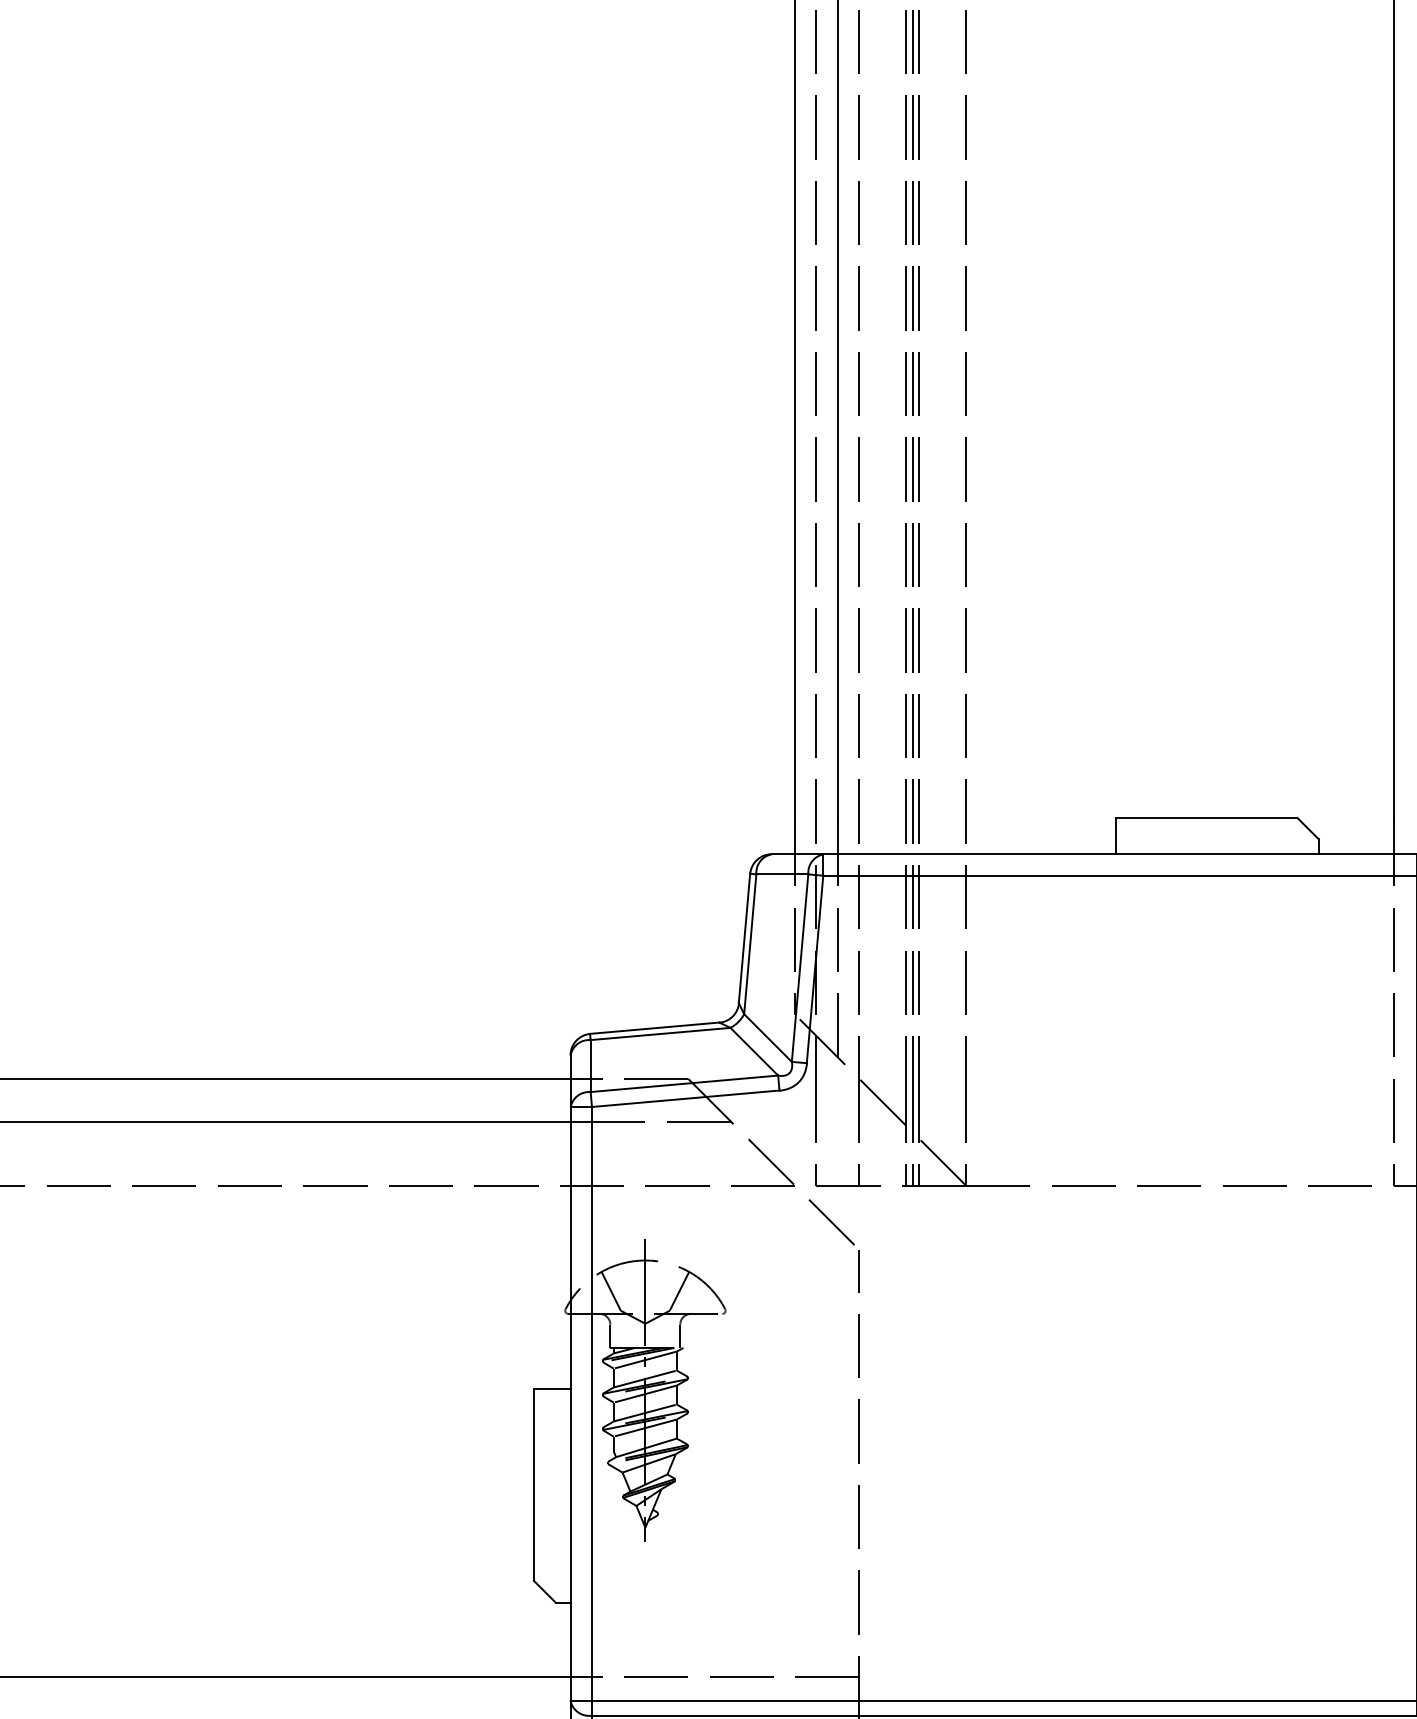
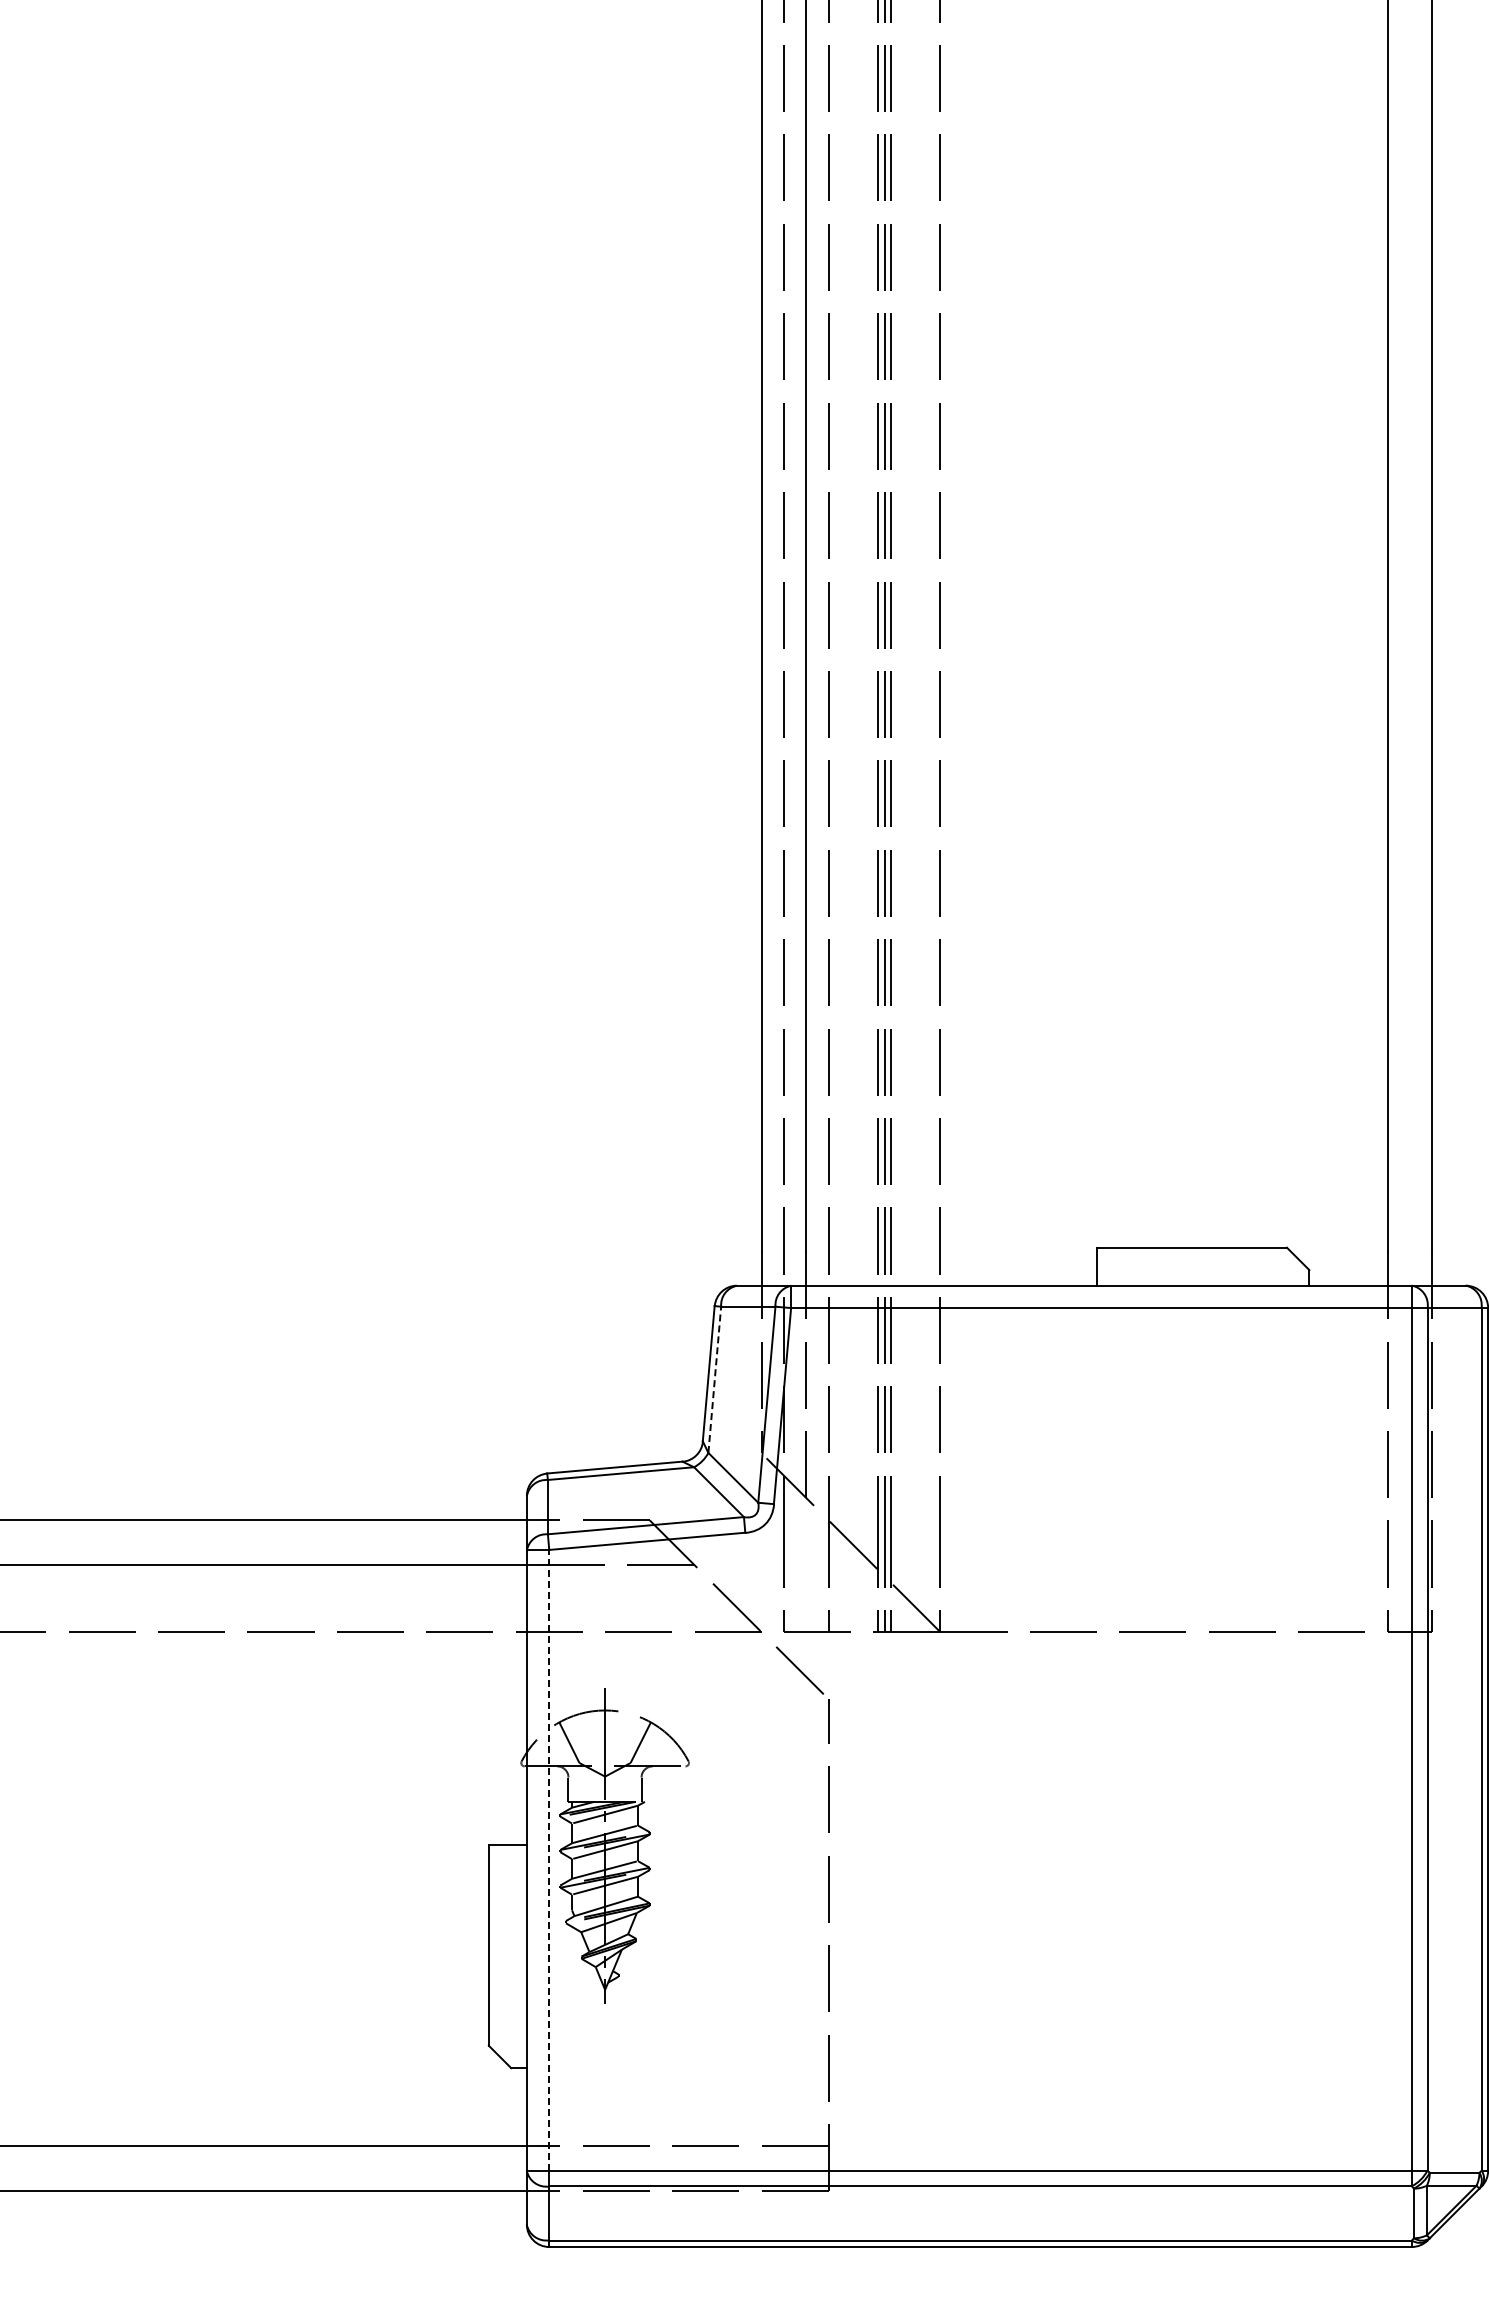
line: (750, 943) -> (714, 1379), solid -> dashed
line: (592, 1403) -> (549, 1859), solid -> dashed

